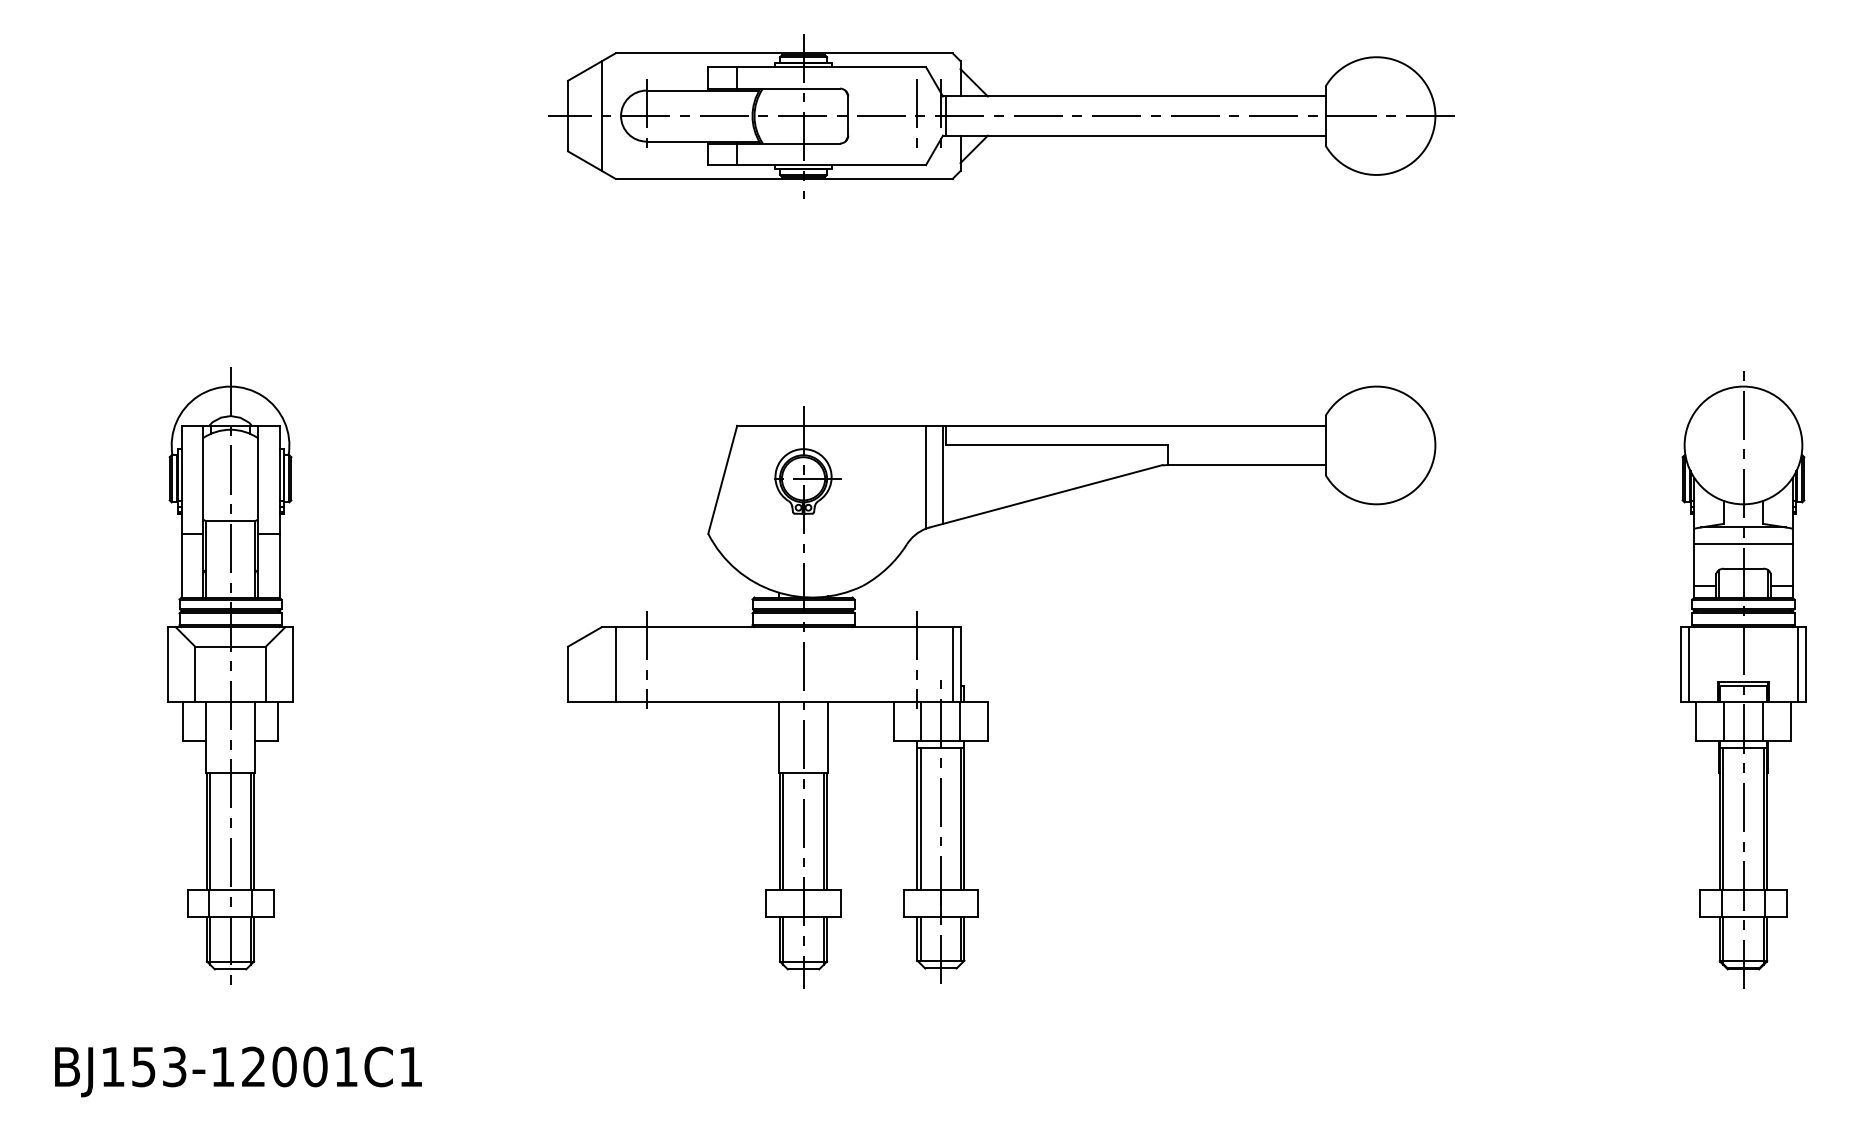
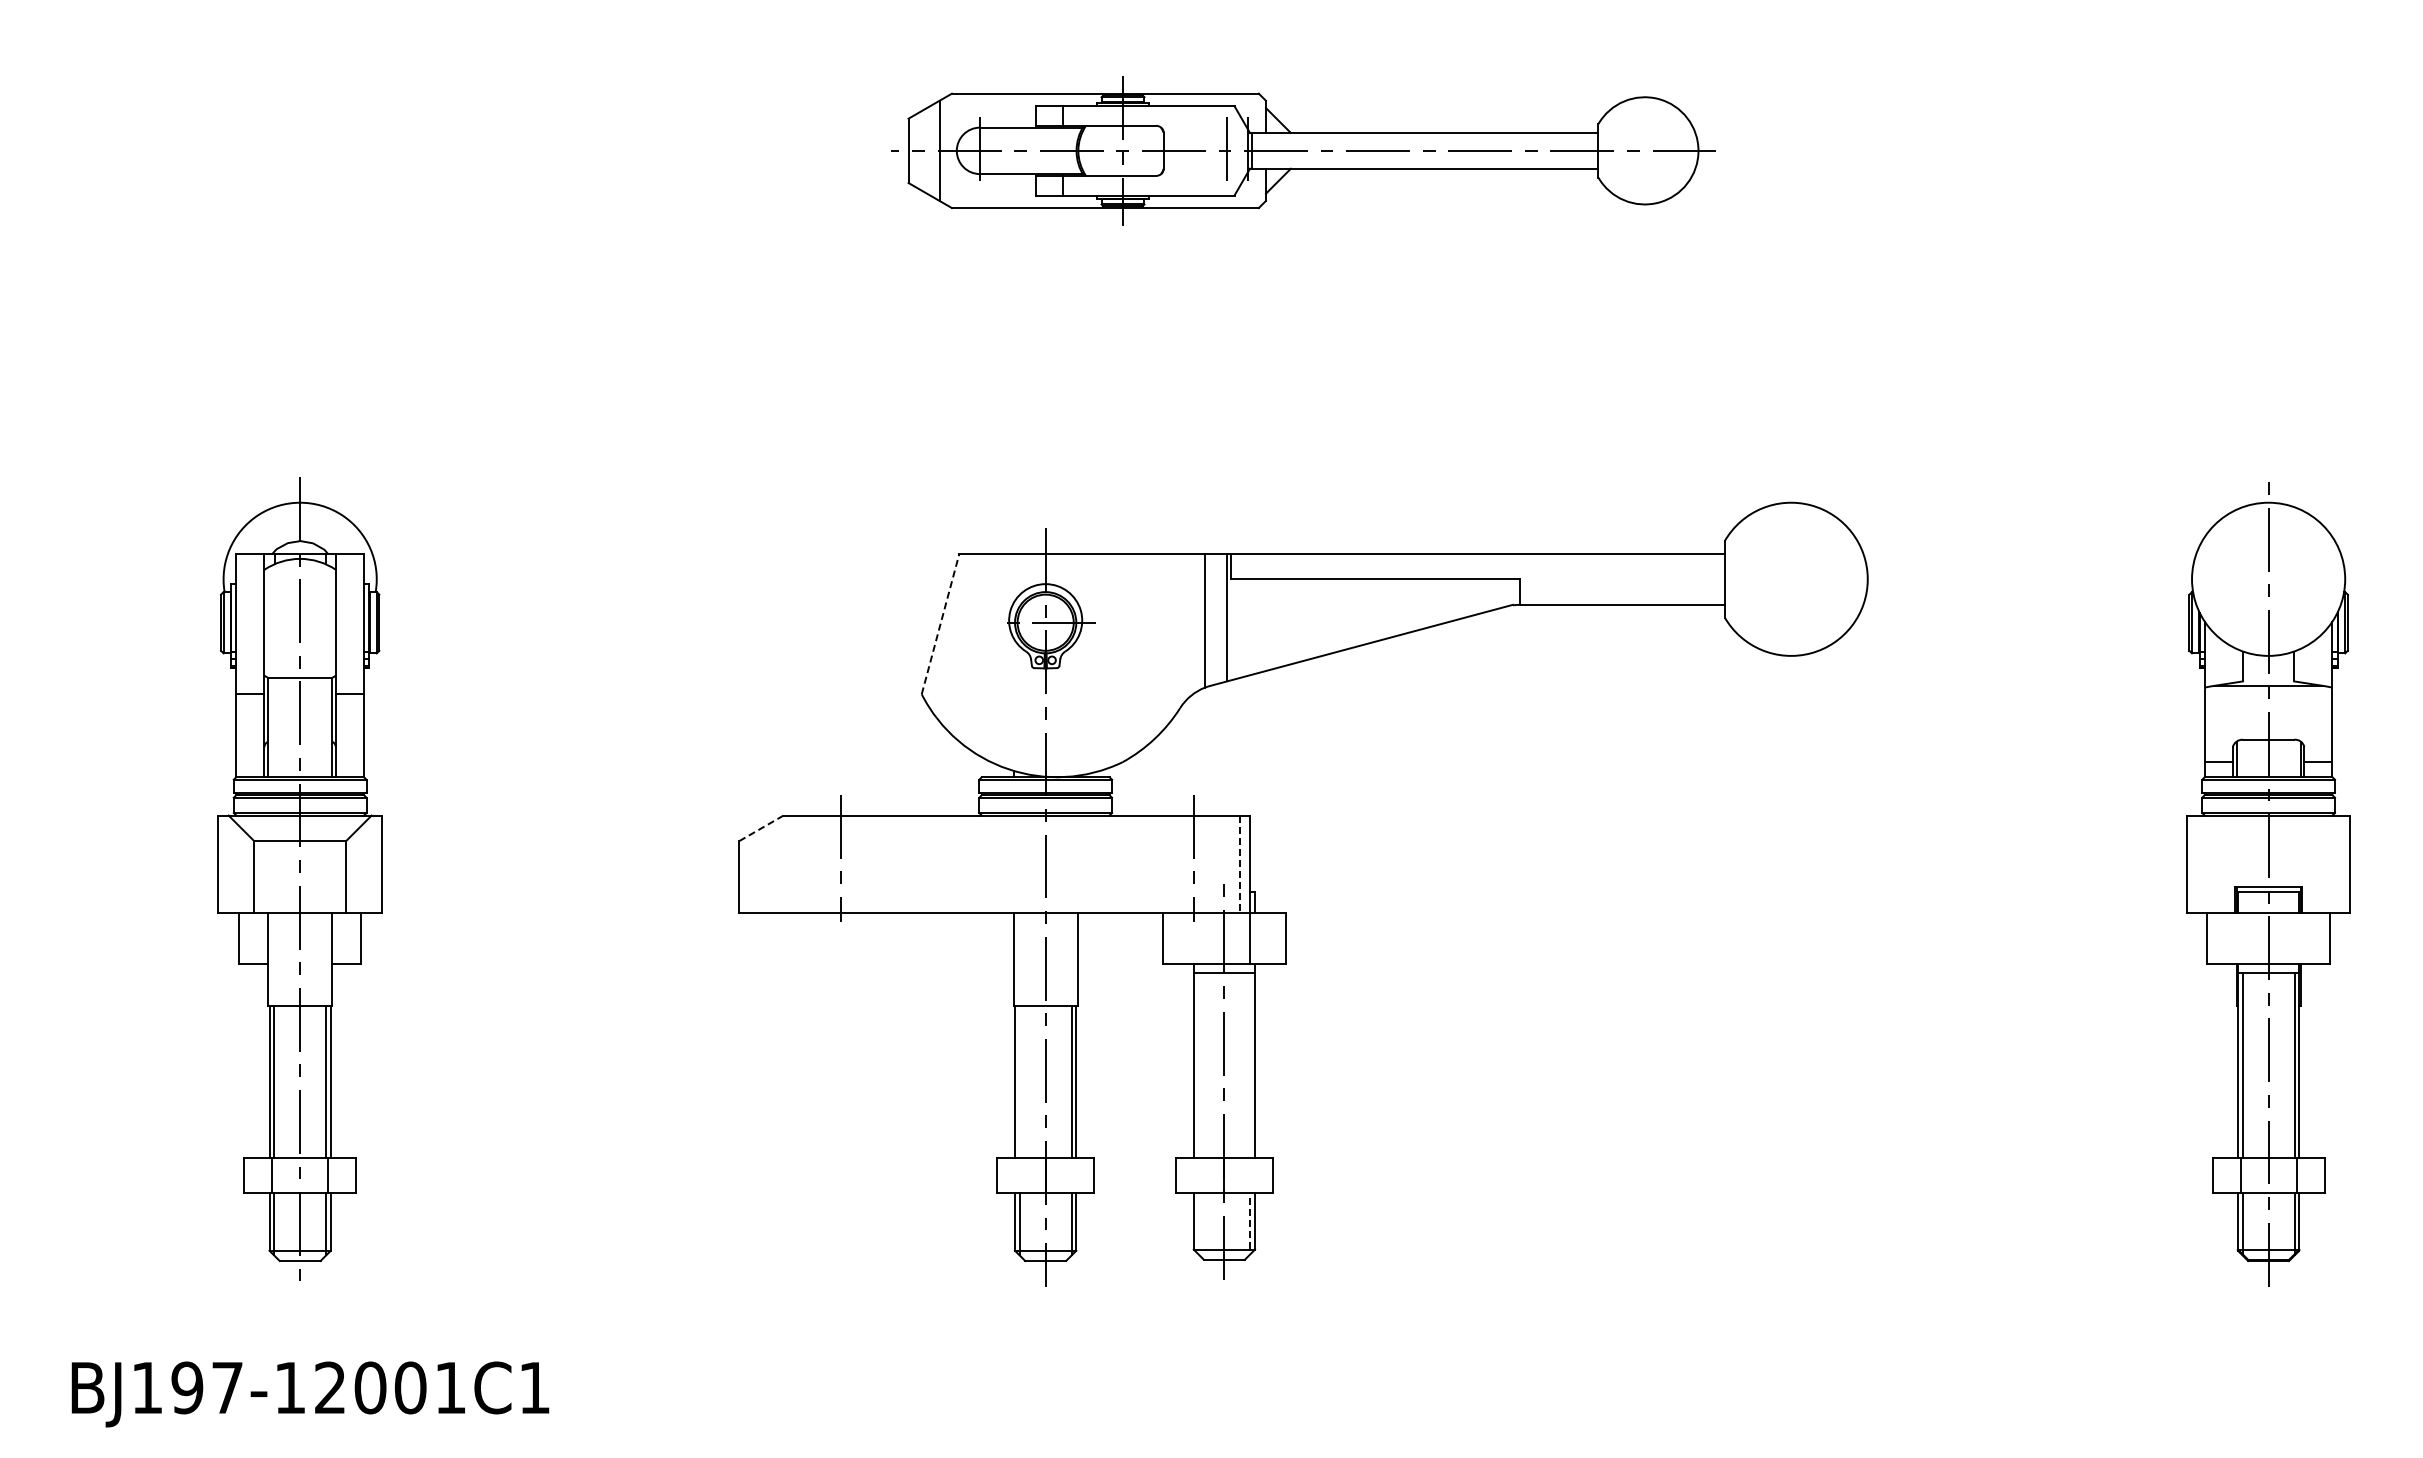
part: (1001, 115) -> (1303, 150), size x0.7
line: (722, 480) -> (940, 624), solid -> dashed
line: (1743, 543) -> (2268, 707), removed
line: (585, 636) -> (761, 828), solid -> dashed
line: (615, 663) -> (801, 863), removed
line: (1688, 663) -> (2197, 863), removed
line: (1798, 663) -> (2340, 863), removed
line: (952, 664) -> (1239, 864), solid -> dashed
line: (921, 720) -> (1199, 937), removed
line: (1724, 720) -> (2243, 937), removed
line: (1762, 720) -> (2293, 937), removed
line: (921, 819) -> (1198, 1065), removed
line: (960, 819) -> (1250, 1065), removed
line: (783, 831) -> (1019, 1081), removed
line: (921, 938) -> (1198, 1220), removed
line: (960, 939) -> (1250, 1221), solid -> dashed
text: (158, 1066) -> (206, 1387), BJ153-12001C1 -> BJ197-12001C1

